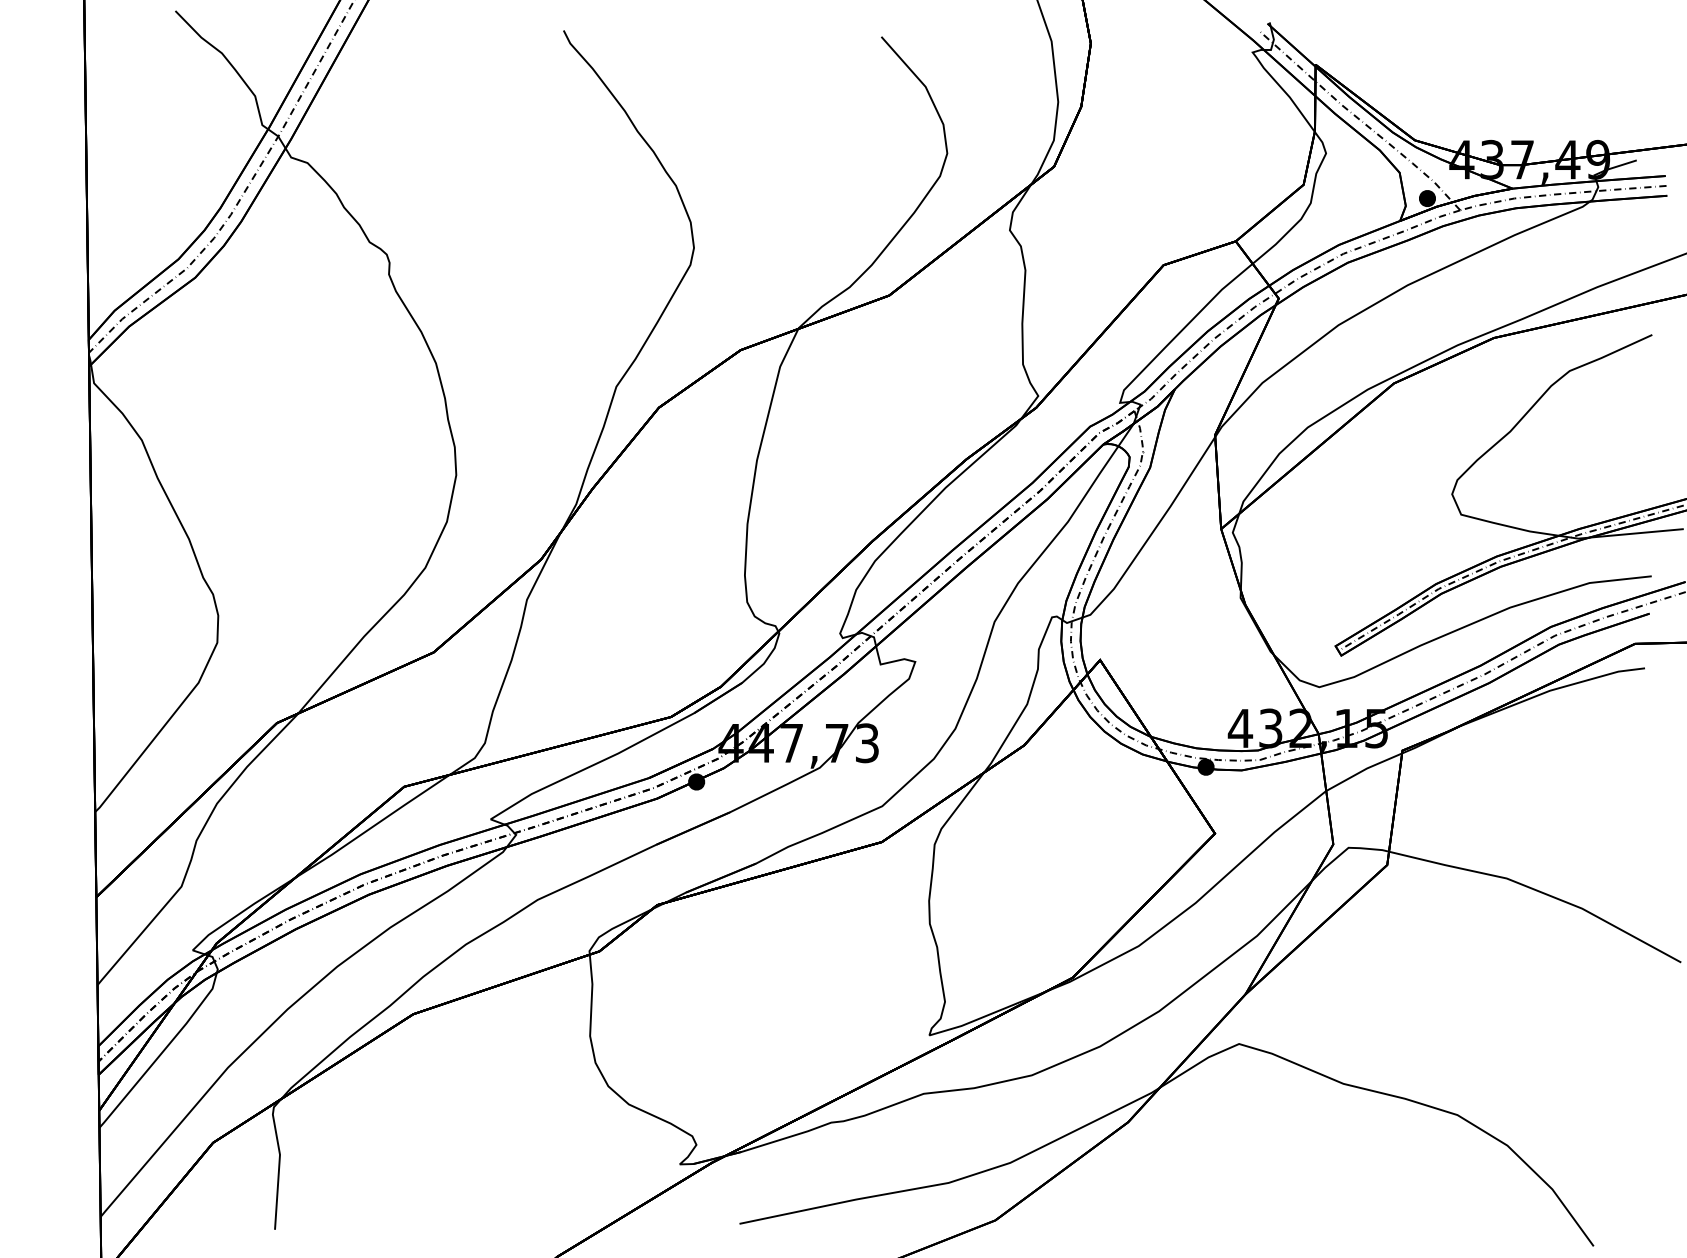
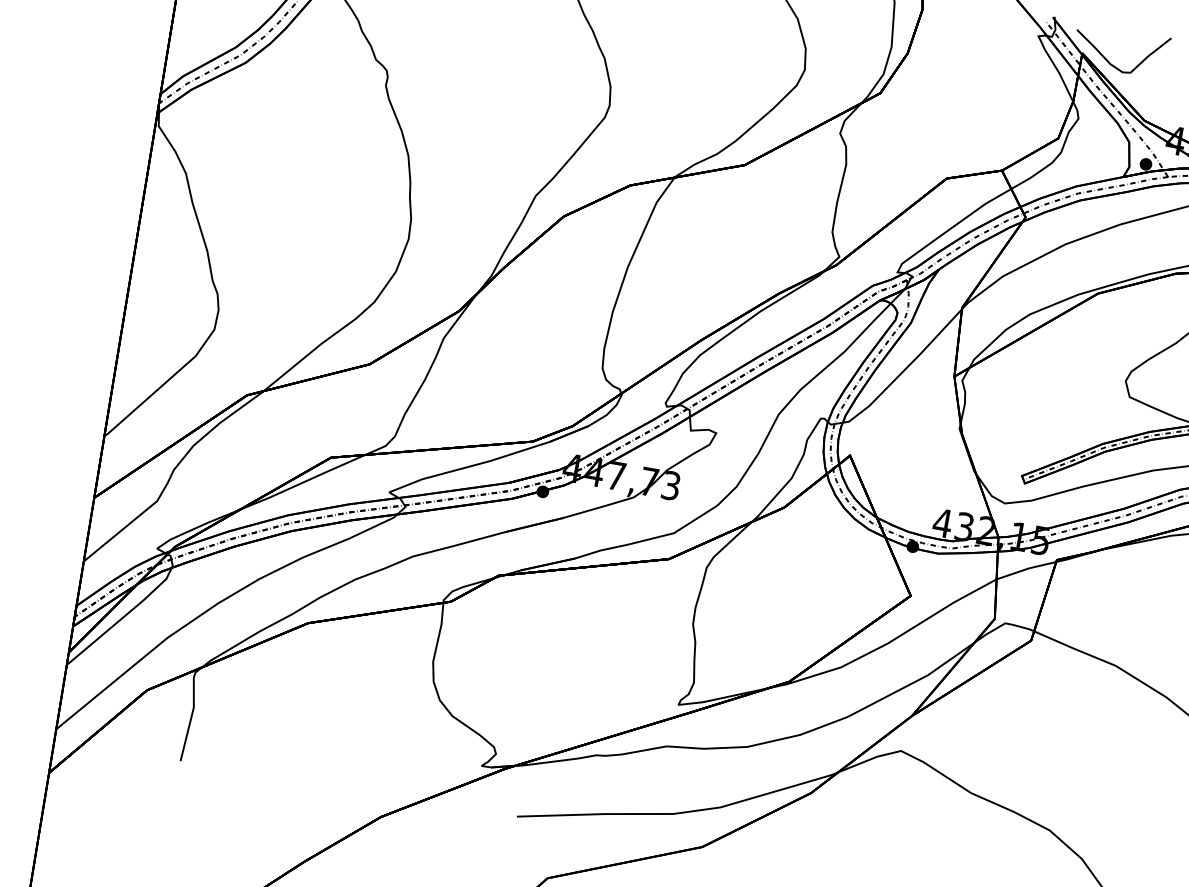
curve: (1352, 68) -> (1108, 60), added

